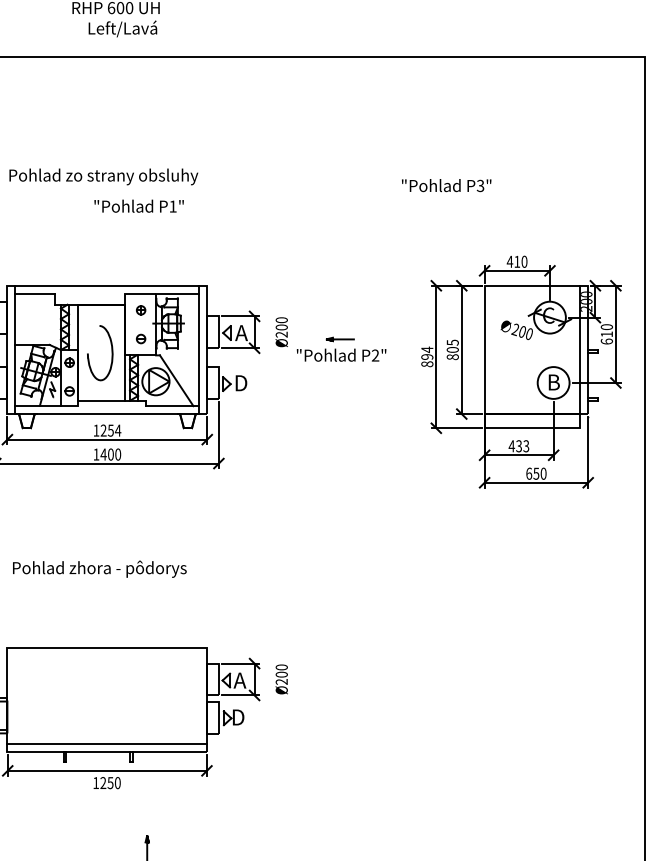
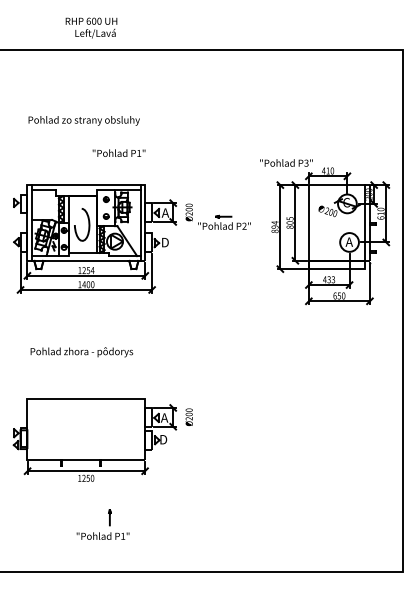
text: (446, 184) -> (286, 162), moved
text: (138, 205) -> (118, 152), moved
text: (553, 381) -> (349, 241), B -> A
line: (107, 744) -> (86, 455), removed

